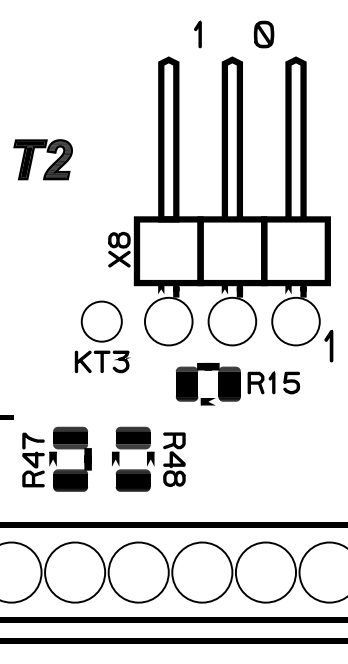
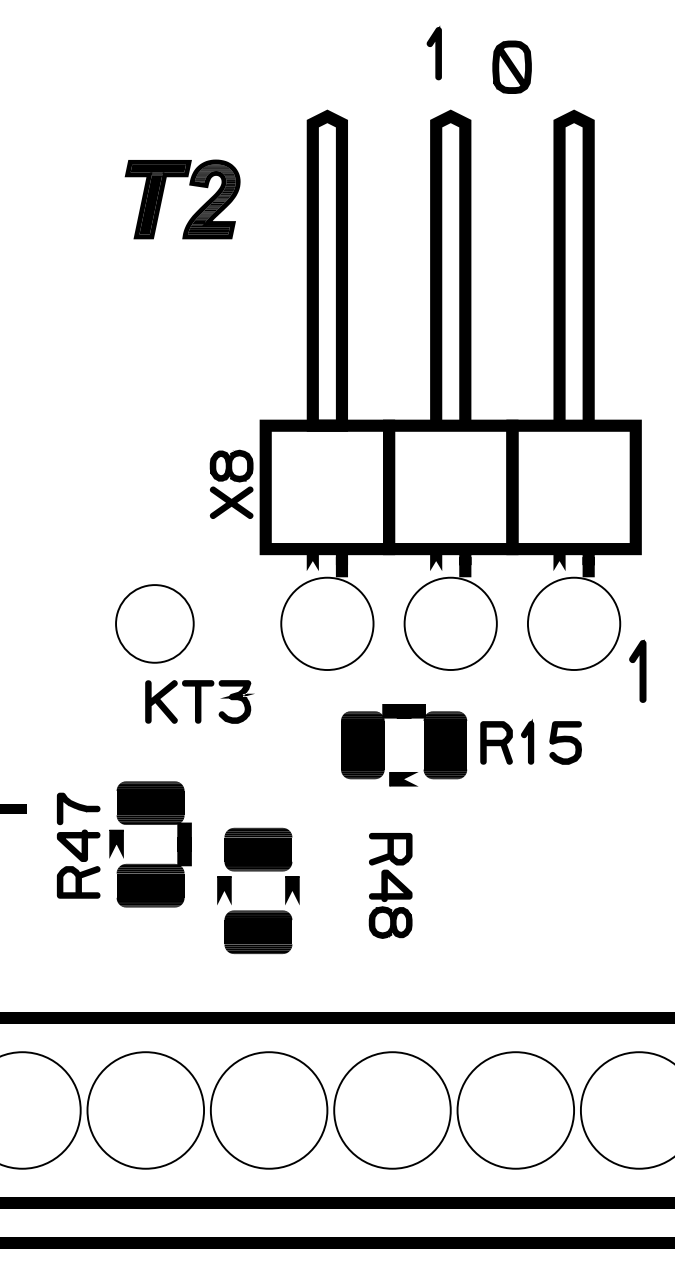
part: (197, 34) -> (433, 53), moved
part: (46, 152) -> (189, 185), moved
part: (101, 321) -> (154, 623), moved
part: (56, 458) -> (123, 842), moved
part: (174, 459) -> (390, 885), moved

